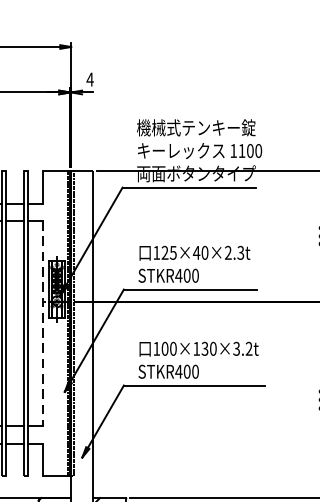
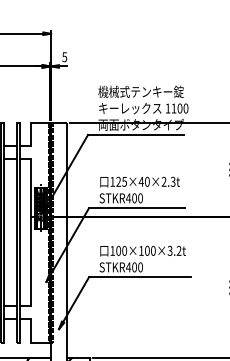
text: (89, 80) -> (64, 57), 4 -> 5
line: (42, 323) -> (30, 232), dashed -> solid
text: (205, 348) -> (147, 250), 100×130×3.2t -> 100×100×3.2t

